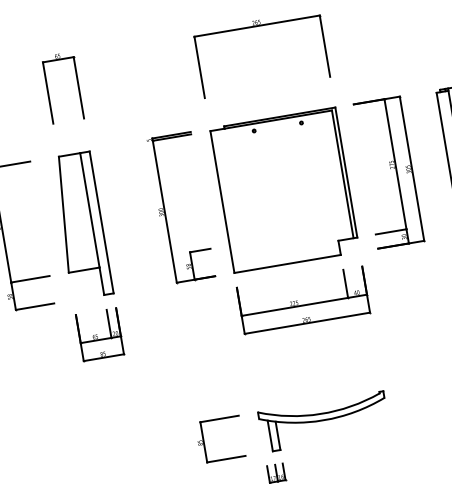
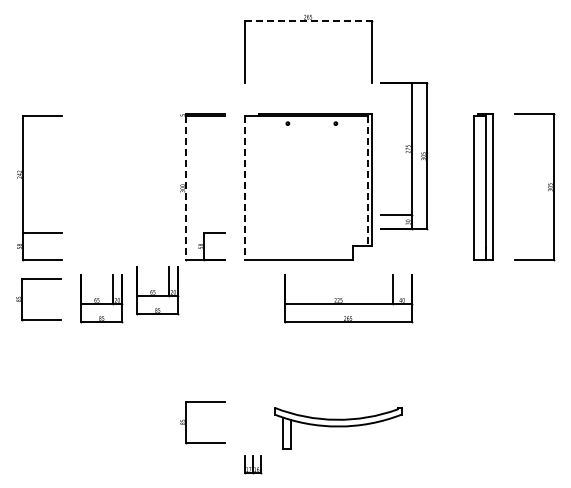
line: (257, 25) -> (308, 20), solid -> dashed
part: (48, 89) -> (91, 48), removed
part: (389, 172) -> (404, 156), moved
line: (342, 174) -> (367, 181), solid -> dashed
line: (222, 202) -> (244, 188), solid -> dashed
line: (165, 211) -> (186, 188), solid -> dashed
part: (81, 225) -> (101, 187), removed
part: (303, 299) -> (348, 298), moved
part: (153, 317) -> (157, 290), added
part: (21, 348) -> (22, 299), added
part: (324, 422) -> (338, 428), moved

